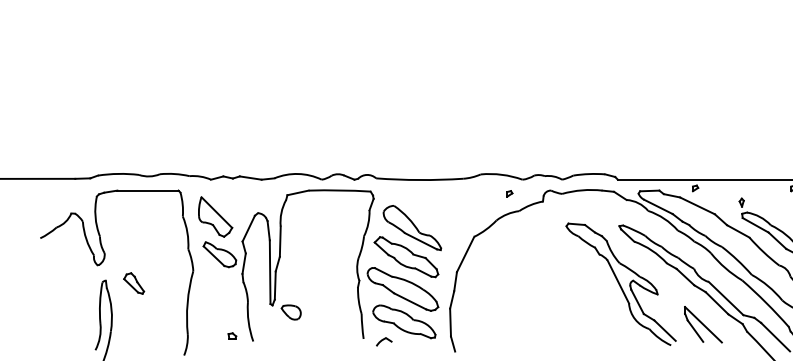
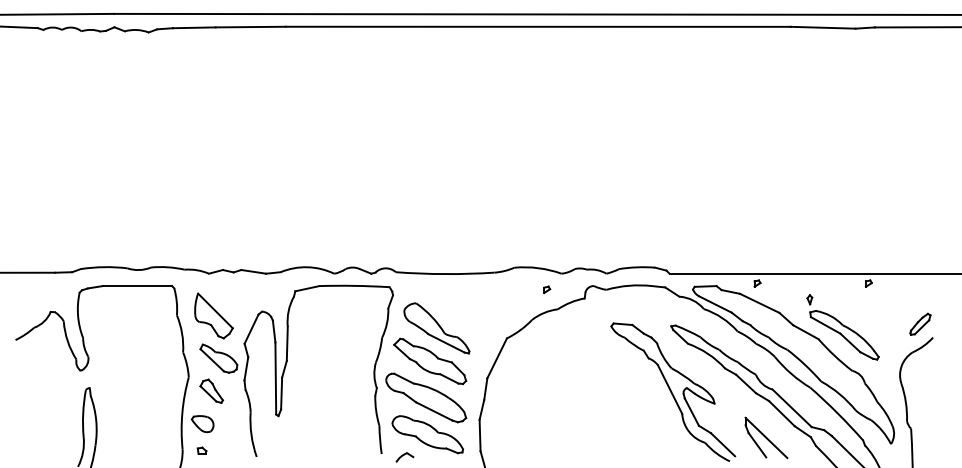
part: (133, 282) -> (211, 390), moved
part: (291, 312) -> (202, 424), moved
part: (231, 335) -> (201, 450), moved

